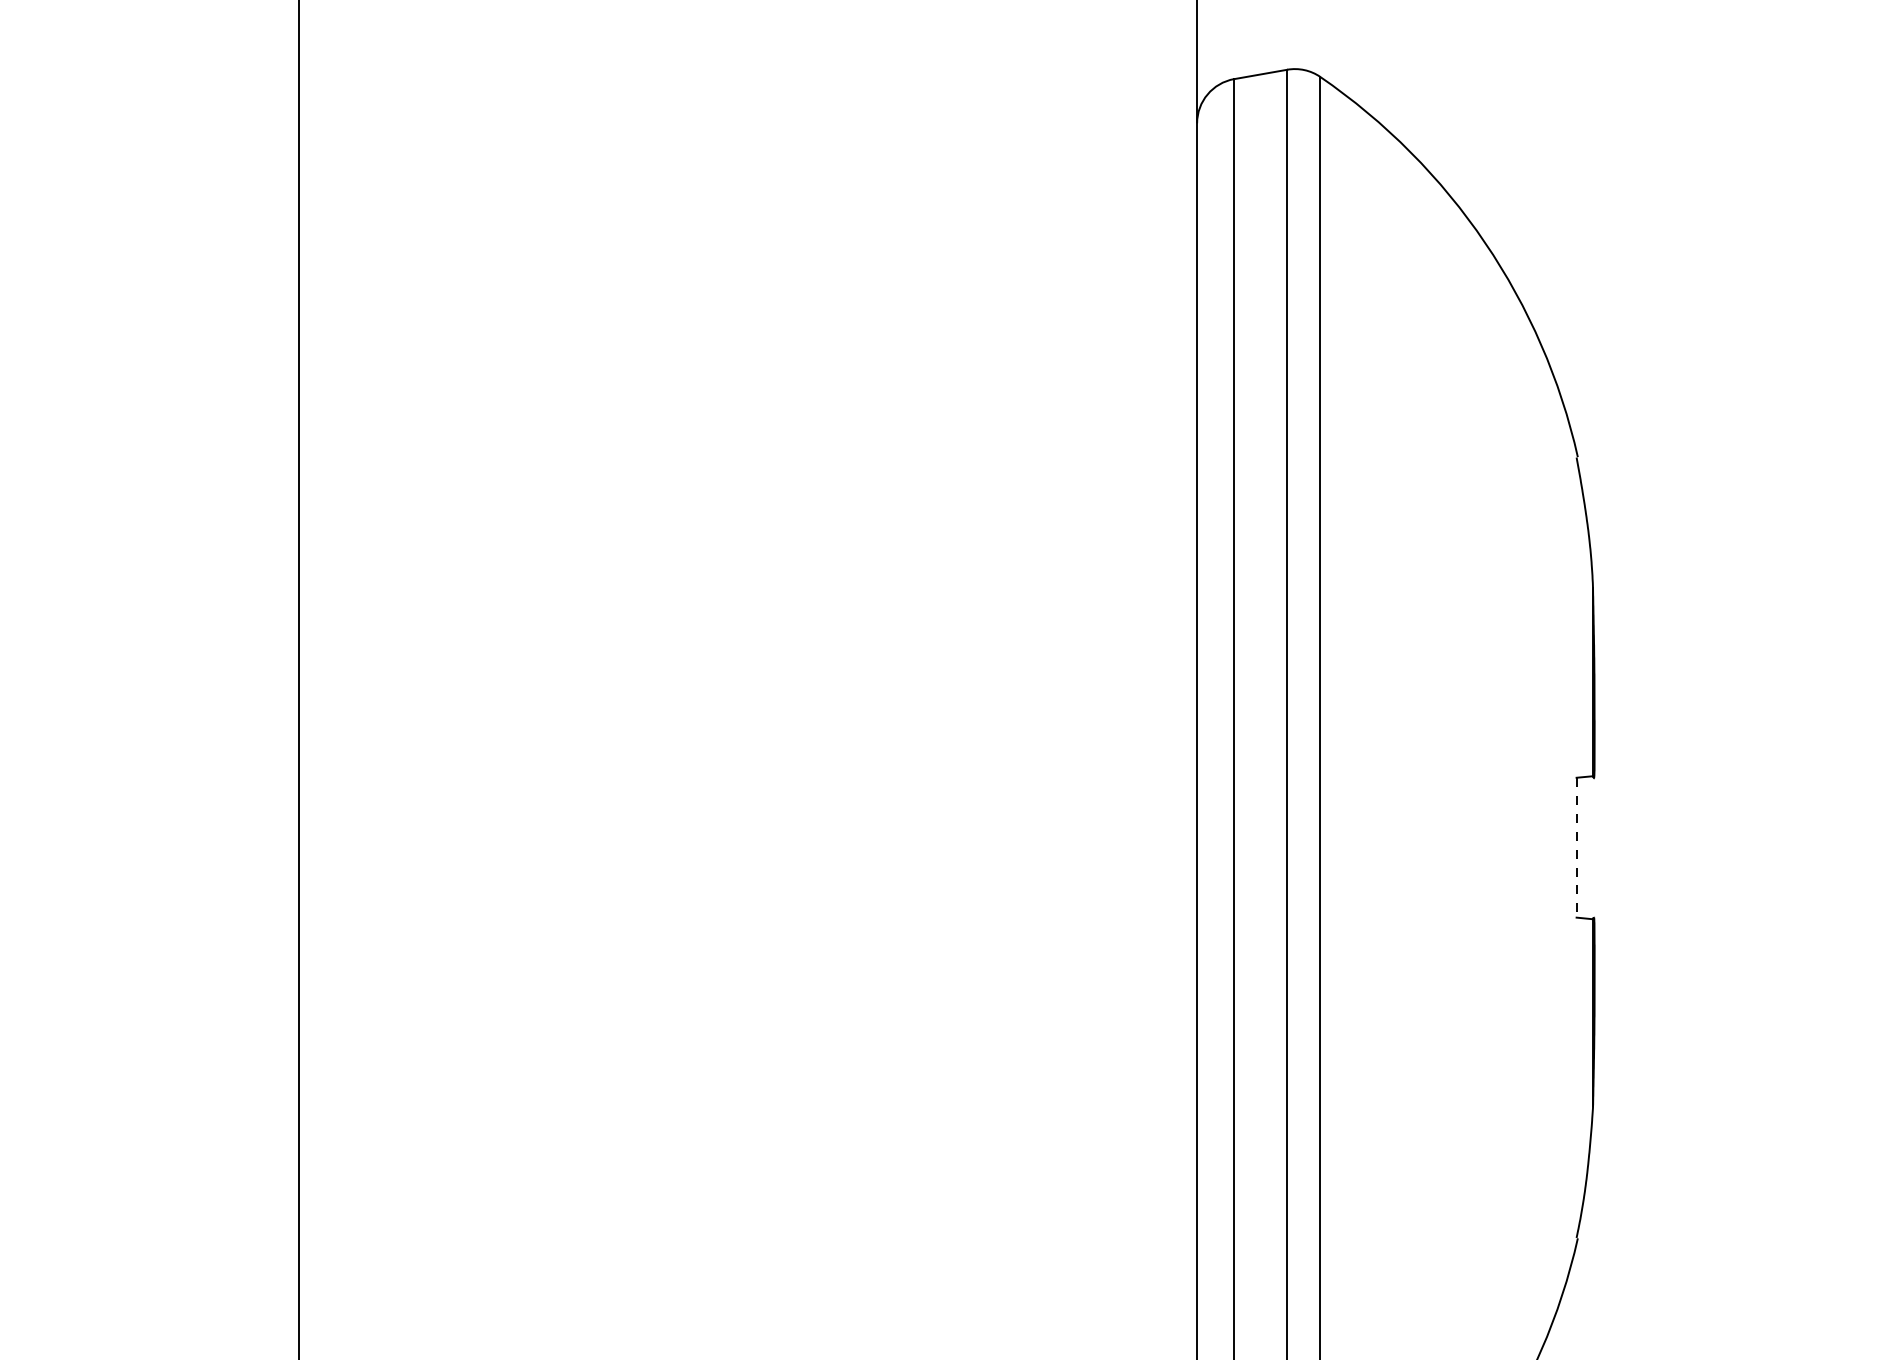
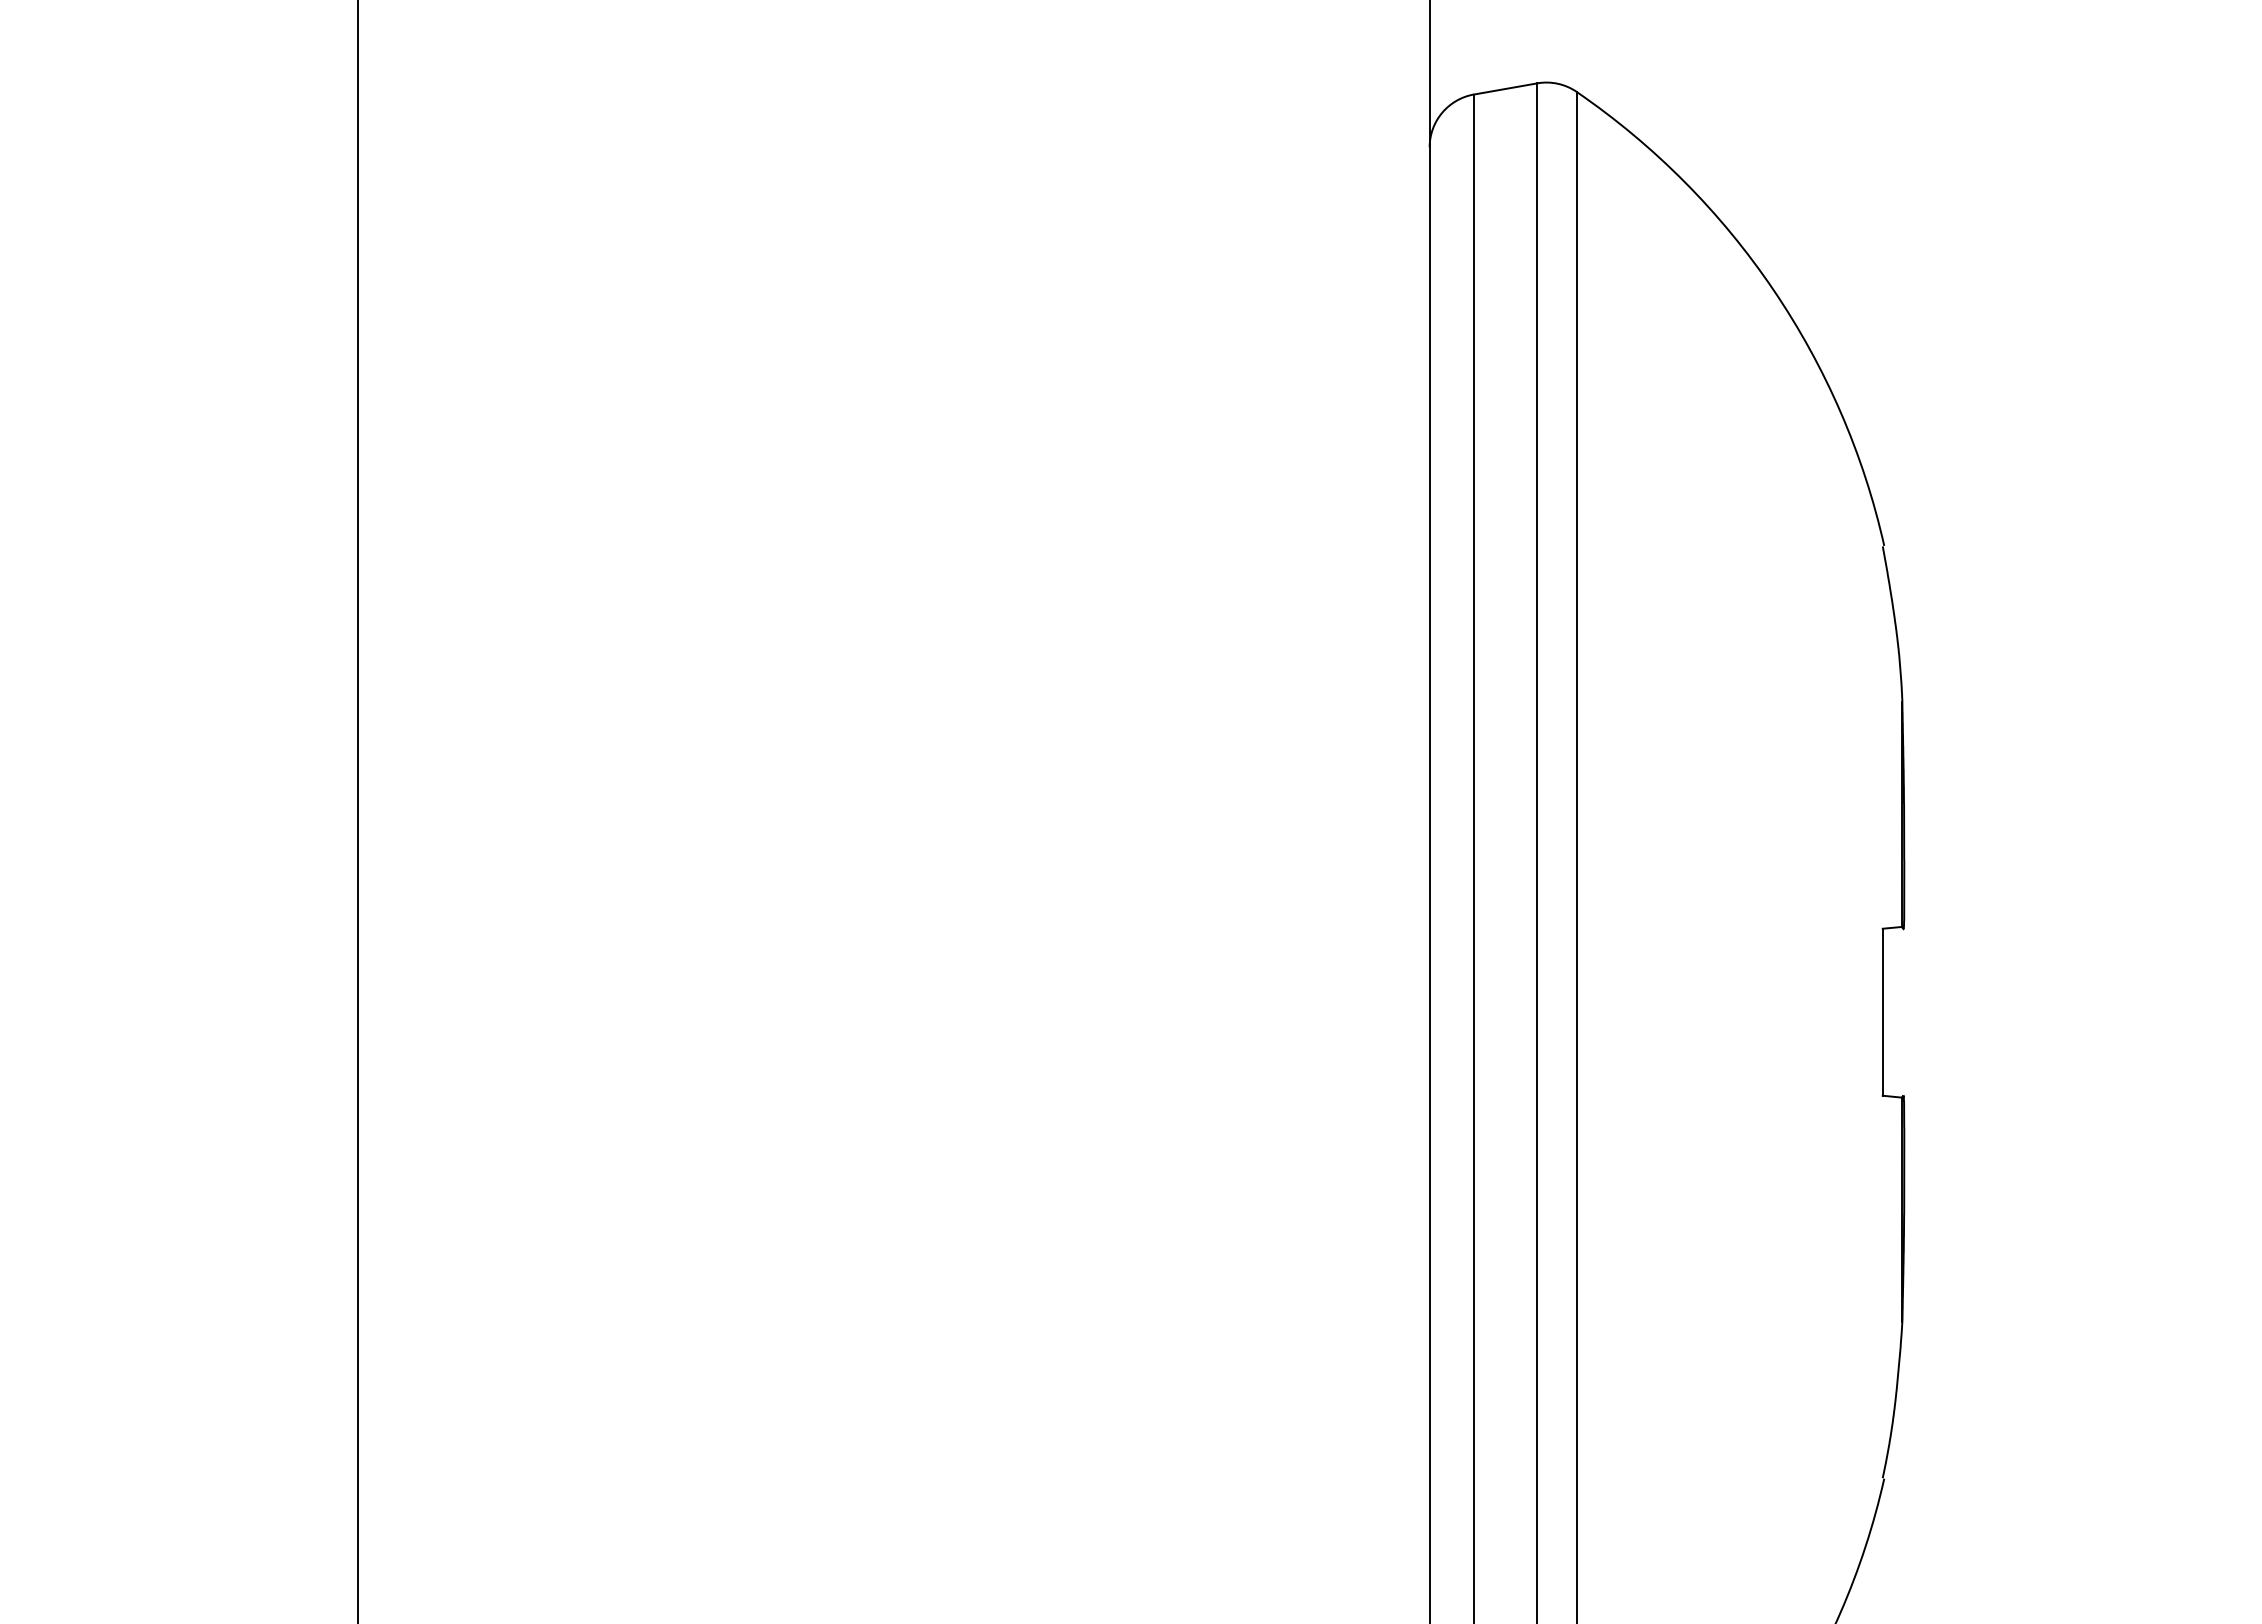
line: (1576, 847) -> (1882, 1012), dashed -> solid

